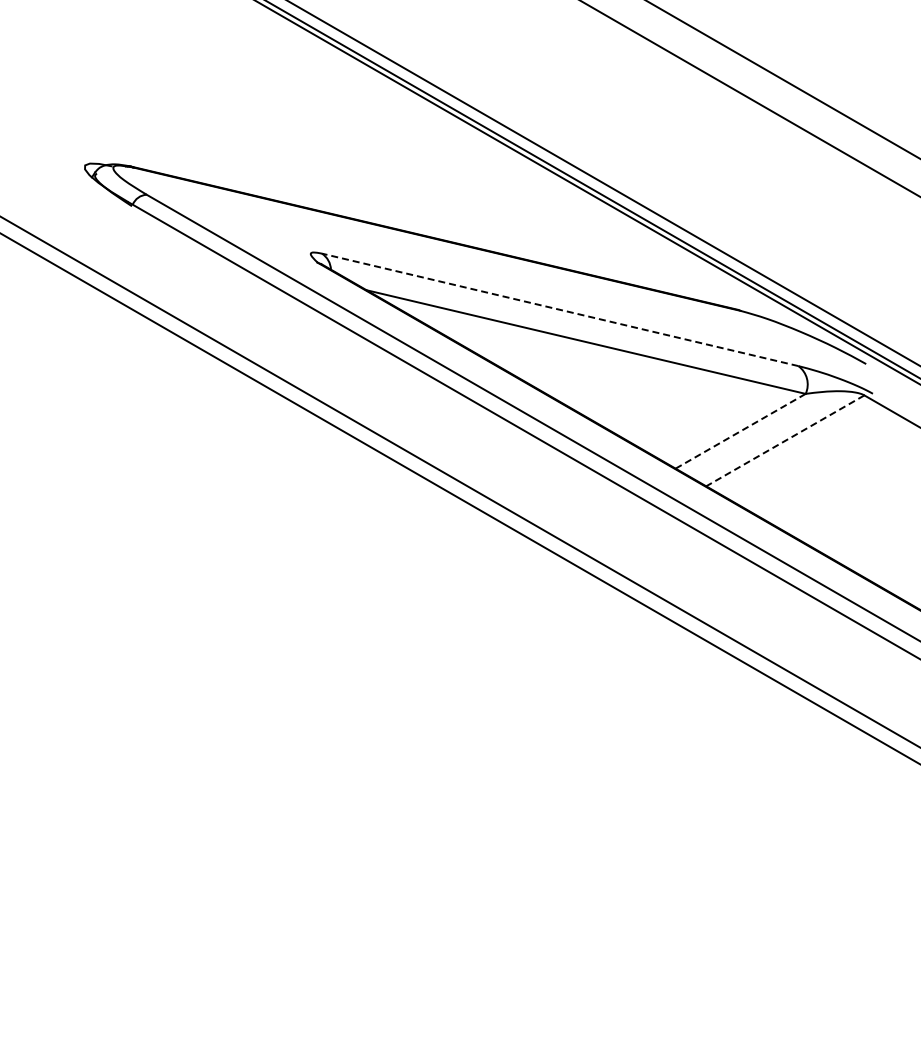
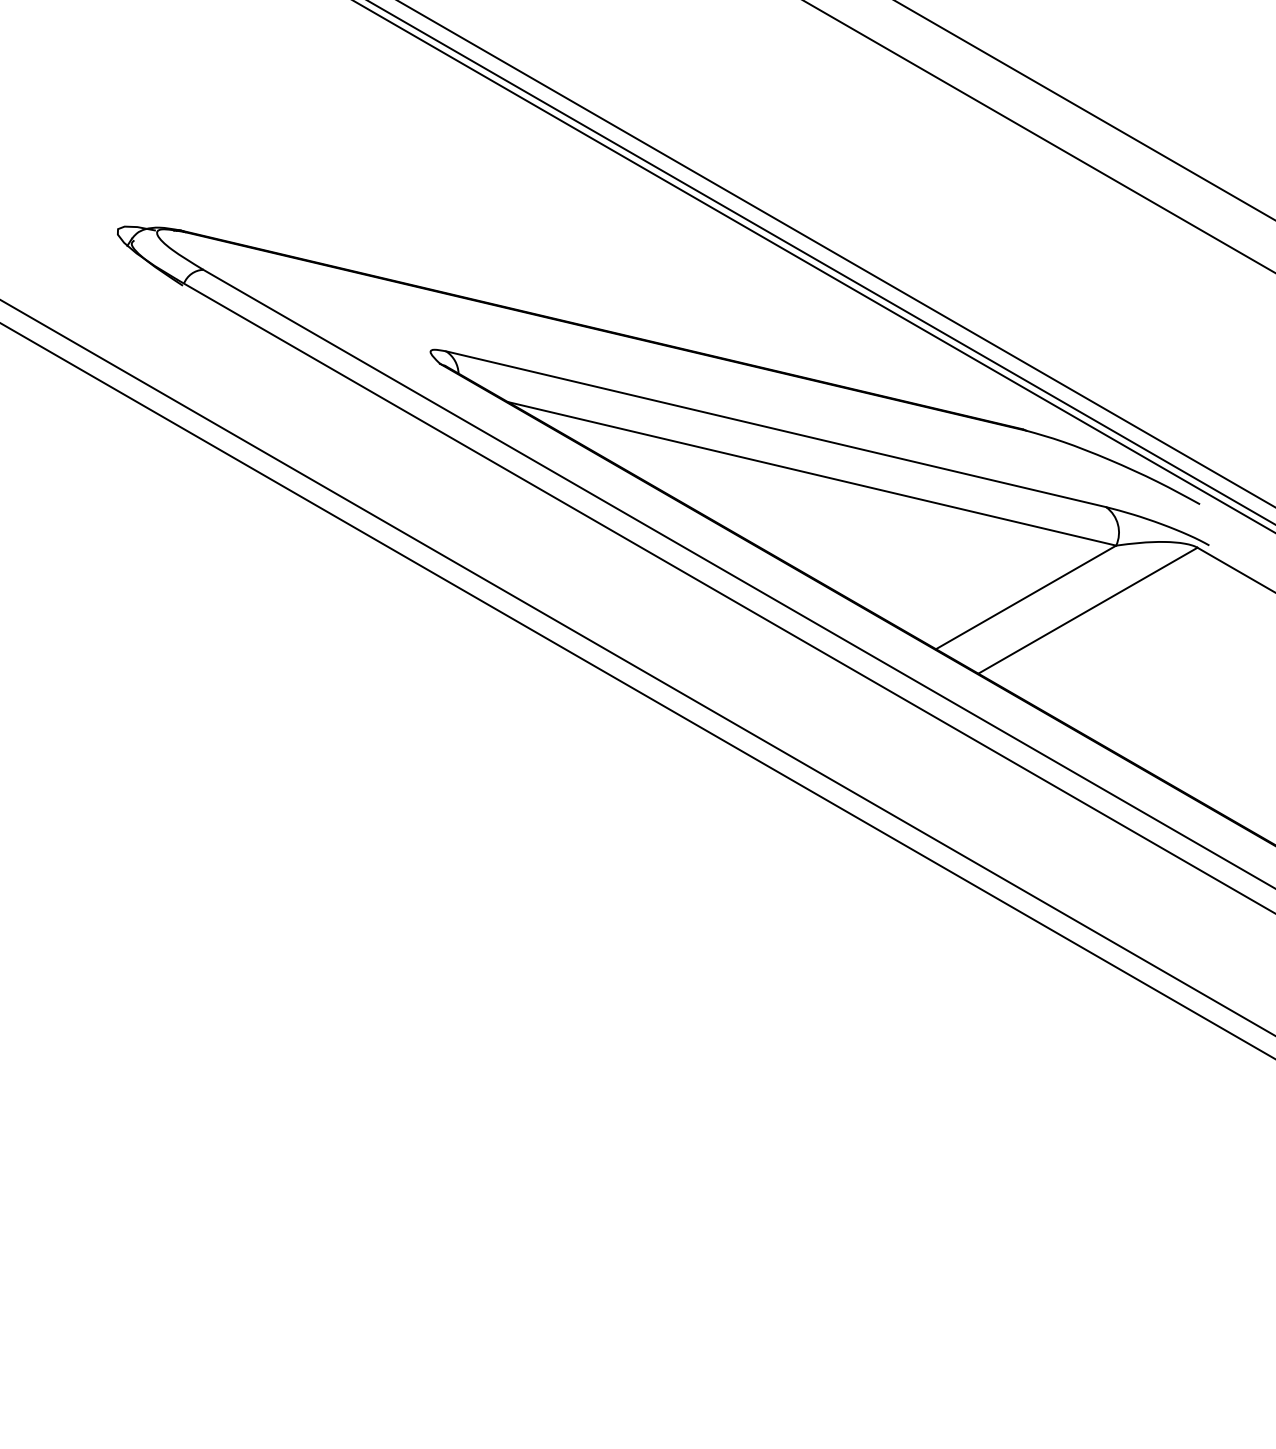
line: (560, 309) -> (776, 428), dashed -> solid
line: (741, 431) -> (1027, 597), dashed -> solid
line: (784, 441) -> (1086, 611), dashed -> solid

